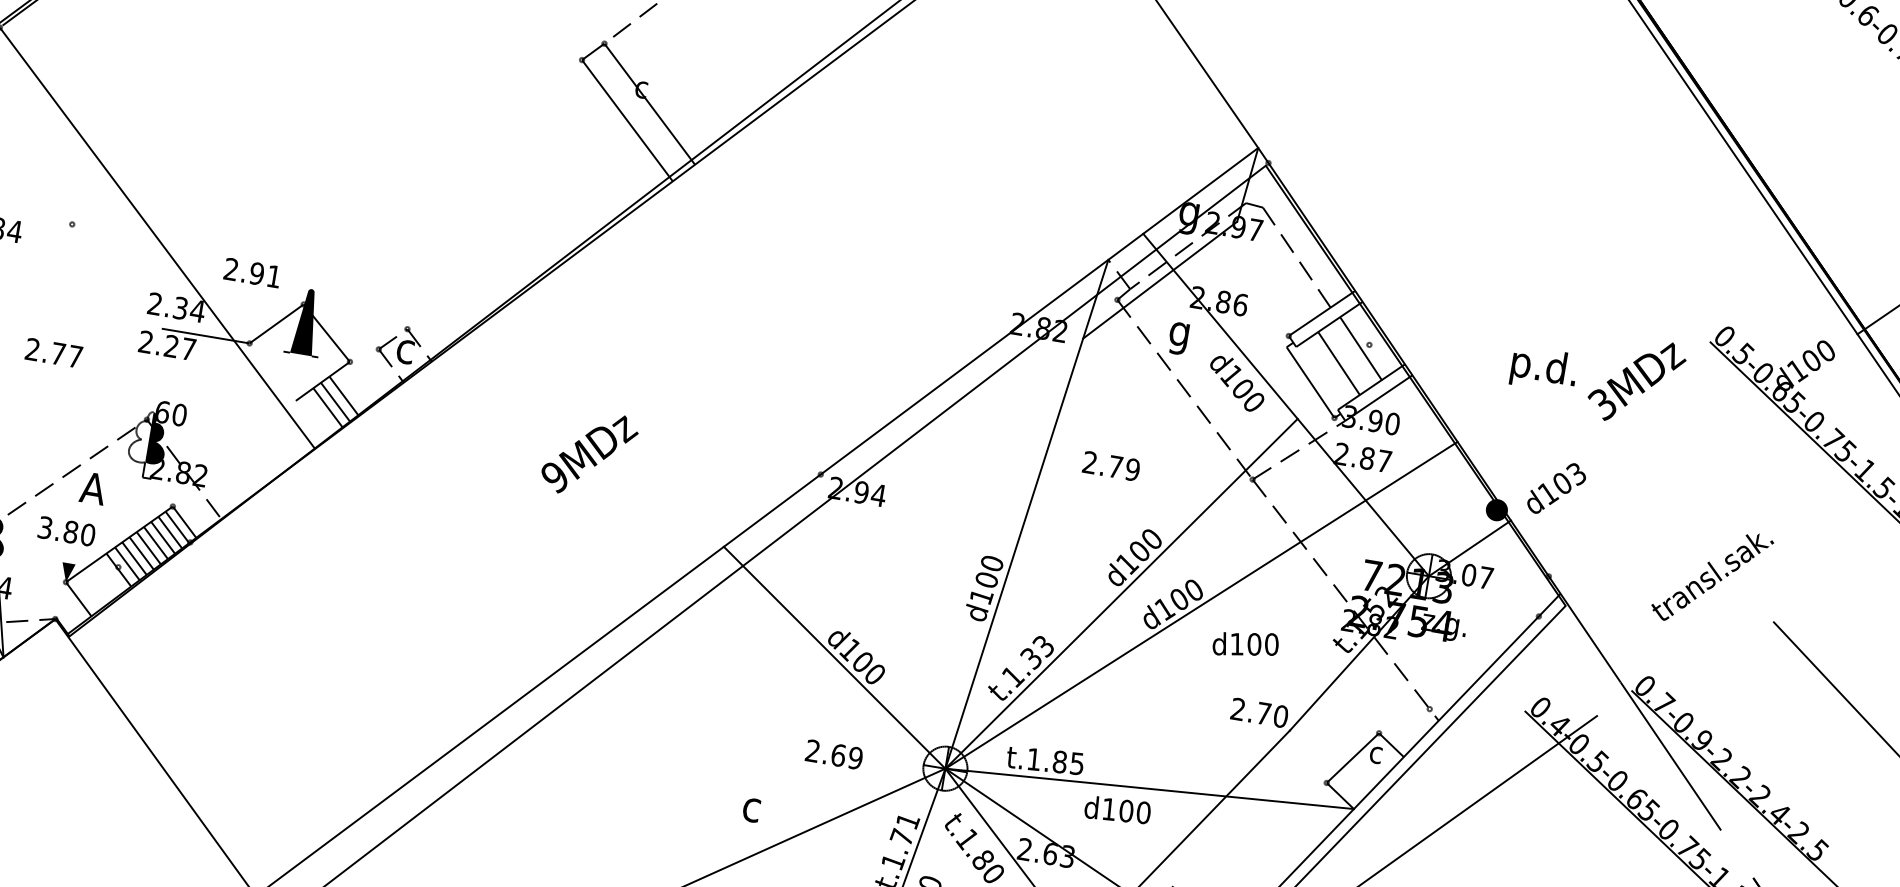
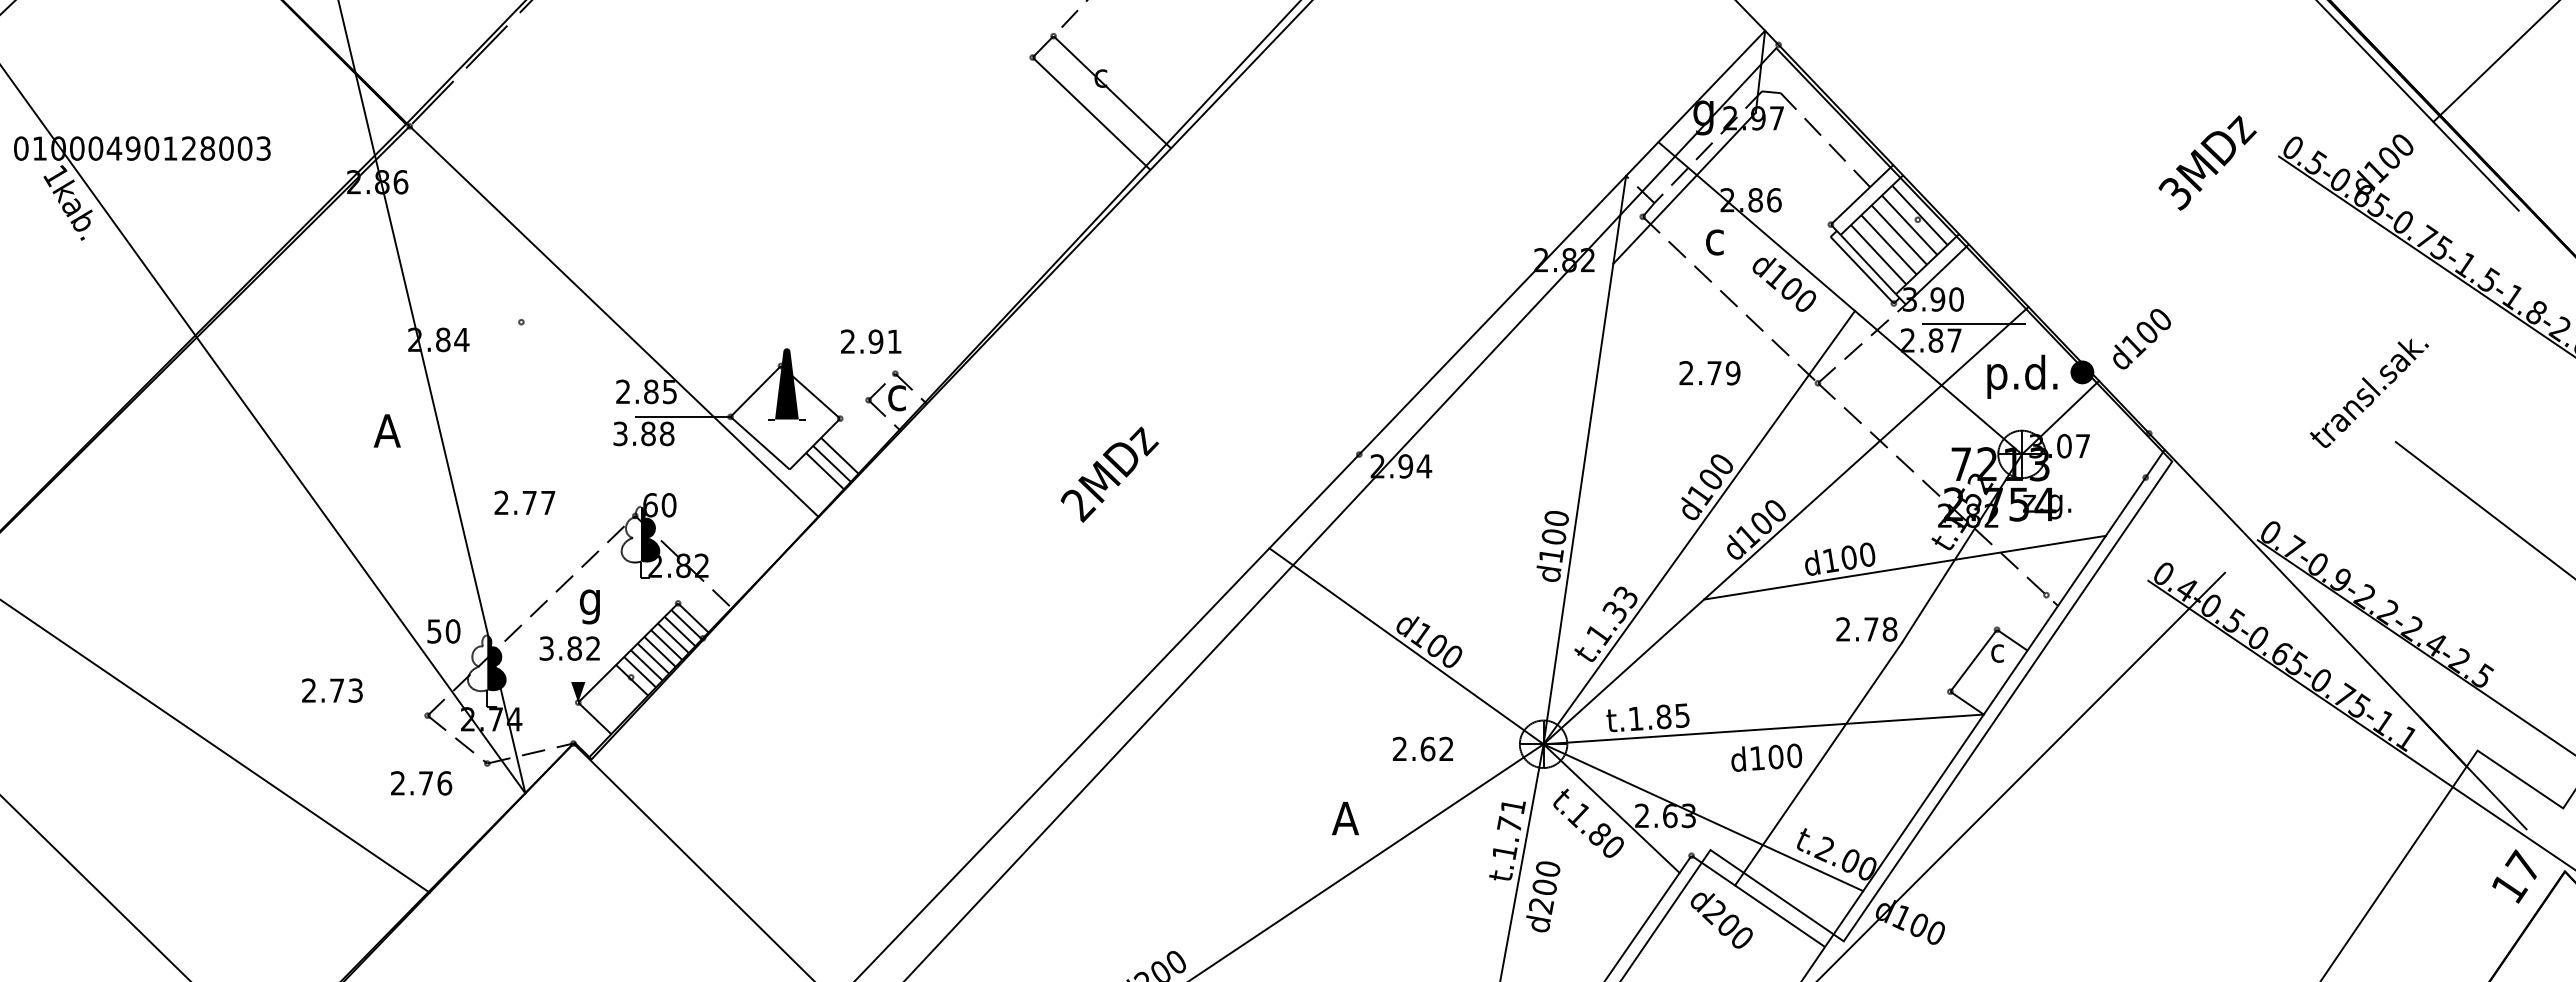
text: (252, 272) -> (871, 341), moved
text: (189, 309) -> (660, 391), 2.34 -> 2.85
text: (1178, 338) -> (1714, 246), g -> c
line: (1372, 341) -> (1920, 215), added
text: (167, 345) -> (643, 433), 2.27 -> 3.88
text: (53, 352) -> (524, 502), moved
line: (1350, 356) -> (1899, 235), added
text: (1544, 369) -> (2022, 376), moved
line: (1327, 370) -> (1878, 254), added
line: (272, 371) -> (759, 442), added
line: (1317, 378) -> (1868, 264), added
text: (1636, 380) -> (2207, 162), moved
line: (1405, 448) -> (1974, 323), added
text: (1110, 466) -> (1709, 373), moved
text: (1575, 474) -> (2159, 320), d103 -> d100
text: (555, 479) -> (1078, 506), 9MDz -> 2MDz
text: (92, 492) -> (590, 602), A -> g
text: (88, 534) -> (593, 648), 3.80 -> 3.82
text: (1712, 576) -> (2369, 392), moved
line: (1303, 661) -> (1904, 567), added
text: (1280, 716) -> (1889, 629), 2.70 -> 2.78
text: (855, 758) -> (1446, 749), 2.69 -> 2.62
text: (752, 806) -> (1345, 818), c -> A
text: (1117, 810) -> (1766, 757), moved
line: (1736, 854) -> (2397, 694), added

